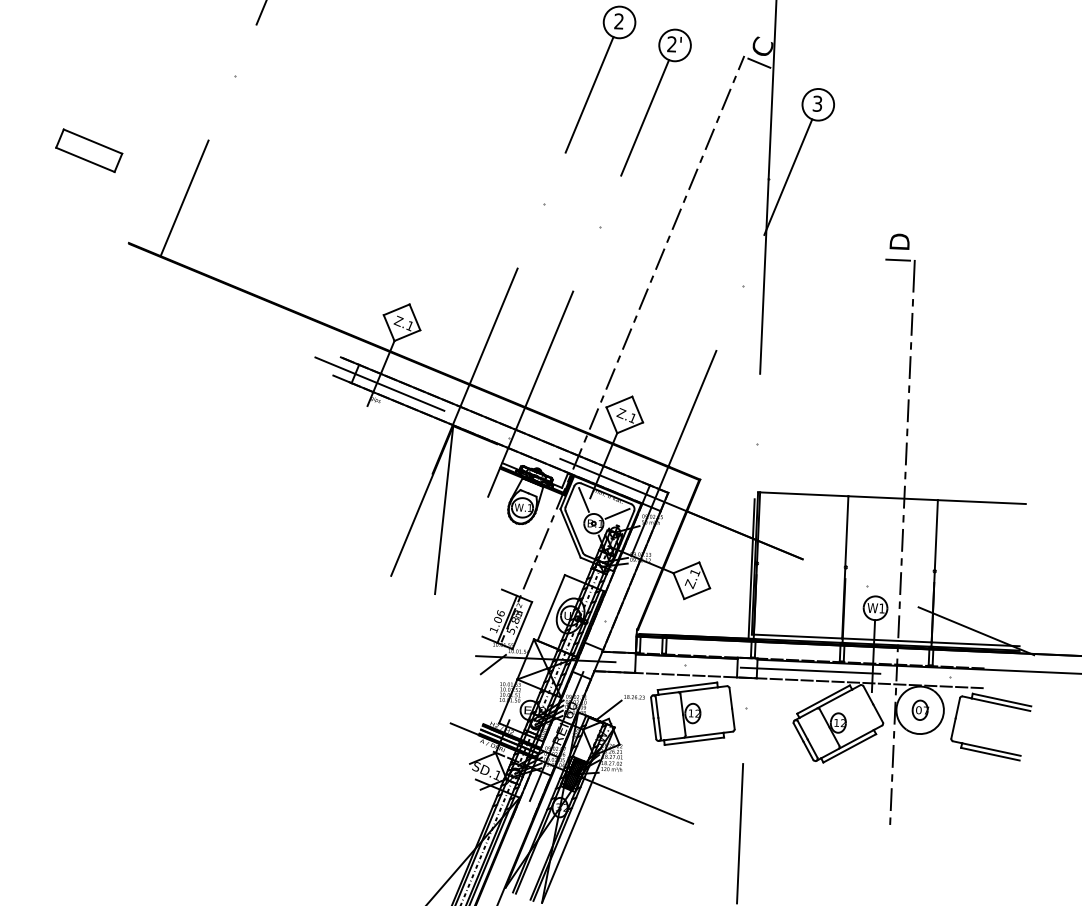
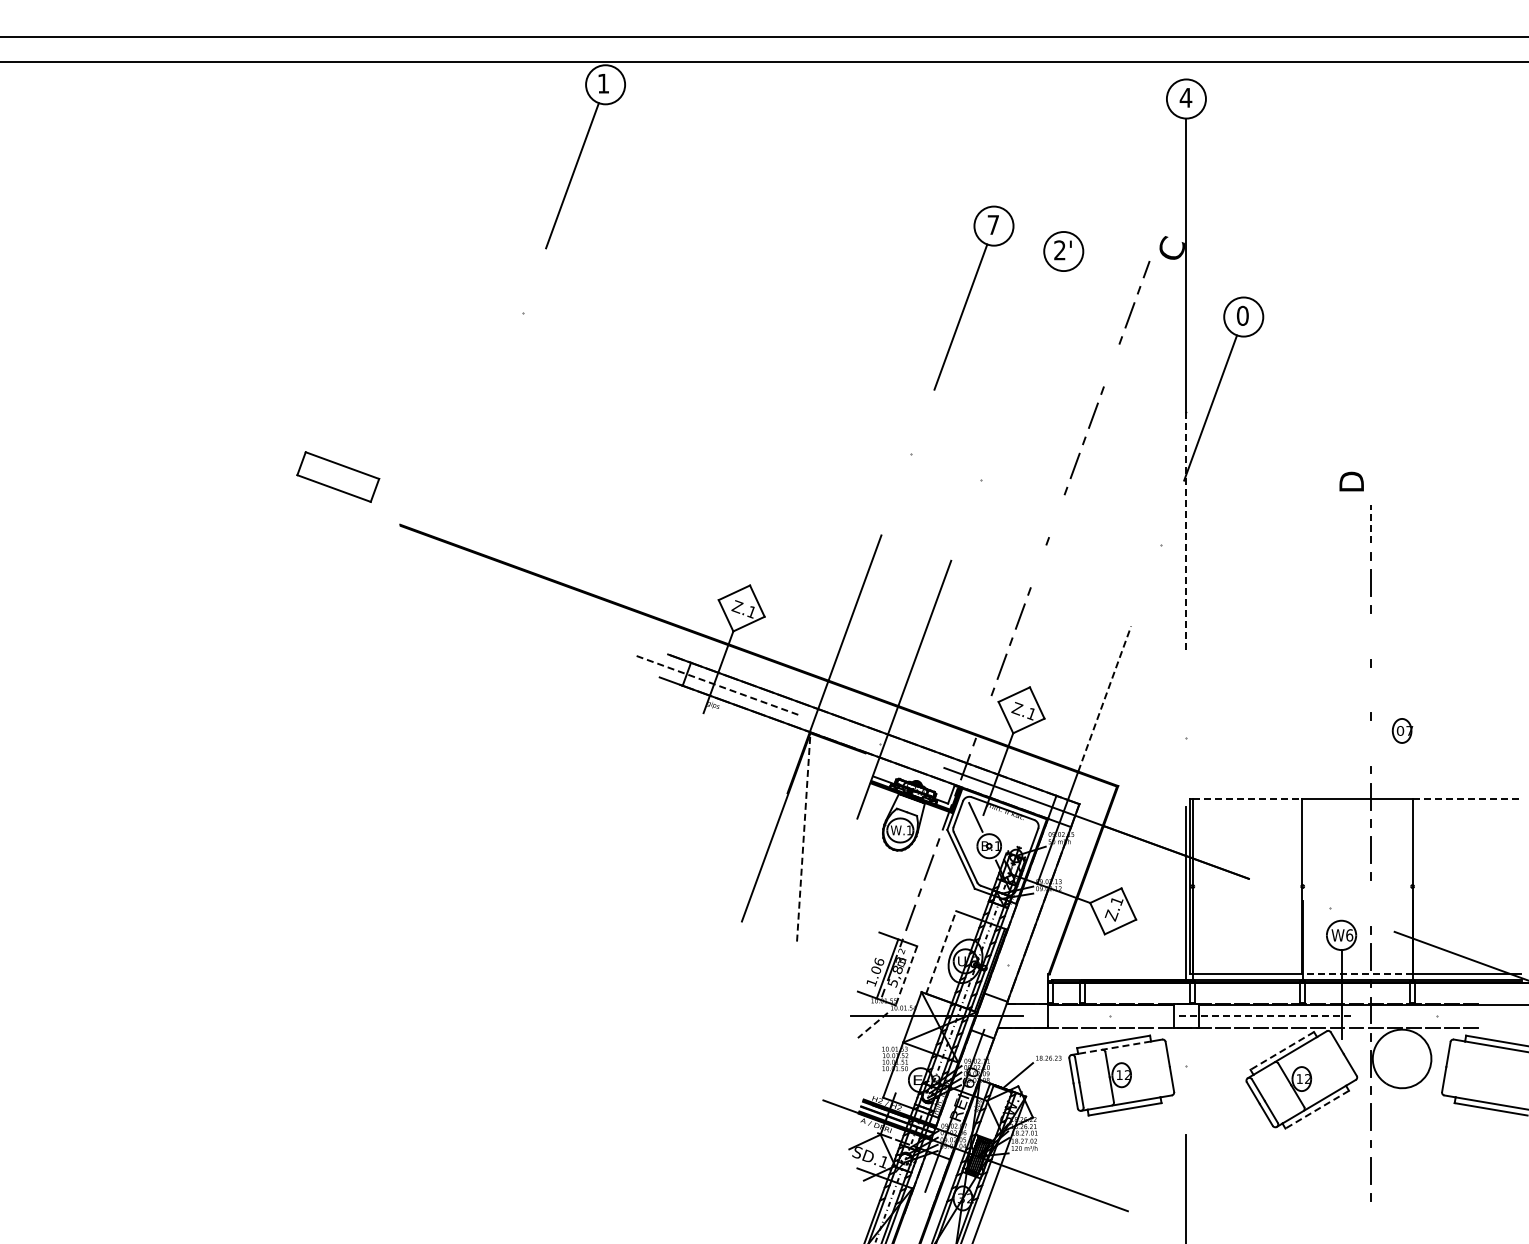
text: (618, 21) -> (992, 224), 2 -> 7
line: (759, 62) -> (1168, 268), removed
text: (817, 103) -> (1242, 315), 3 -> 0
line: (644, 117) -> (1030, 342), removed
line: (709, 139) -> (1111, 365), removed
part: (89, 150) -> (338, 476), moved
line: (184, 198) -> (466, 466), removed
line: (659, 259) -> (1056, 516), removed
line: (898, 260) -> (1350, 504), removed
line: (764, 276) -> (1186, 532), solid -> dashed
line: (914, 276) -> (1371, 523), solid -> dashed
line: (643, 299) -> (1038, 566), removed
line: (910, 367) -> (1371, 636), removed
line: (380, 384) -> (718, 685), solid -> dashed
line: (692, 408) -> (1104, 698), solid -> dashed
line: (908, 410) -> (1371, 689), removed
line: (593, 418) -> (983, 716), removed
line: (906, 454) -> (1371, 743), removed
line: (804, 494) -> (1247, 798), solid -> dashed
line: (982, 502) -> (1467, 798), solid -> dashed
line: (443, 509) -> (803, 836), solid -> dashed
line: (617, 513) -> (1017, 832), removed
line: (900, 583) -> (1370, 903), removed
line: (551, 607) -> (941, 952), solid -> dashed
text: (882, 608) -> (1349, 935), W1 -> W6
line: (522, 626) -> (906, 976), solid -> dashed
line: (886, 640) -> (1356, 974), solid -> dashed
line: (493, 664) -> (872, 1025), solid -> dashed
line: (811, 671) -> (1265, 1016), solid -> dashed
line: (688, 690) -> (1114, 1047), solid -> dashed
line: (823, 699) -> (1282, 1050), solid -> dashed
part: (920, 709) -> (1402, 730), moved
line: (849, 748) -> (1317, 1109), solid -> dashed

